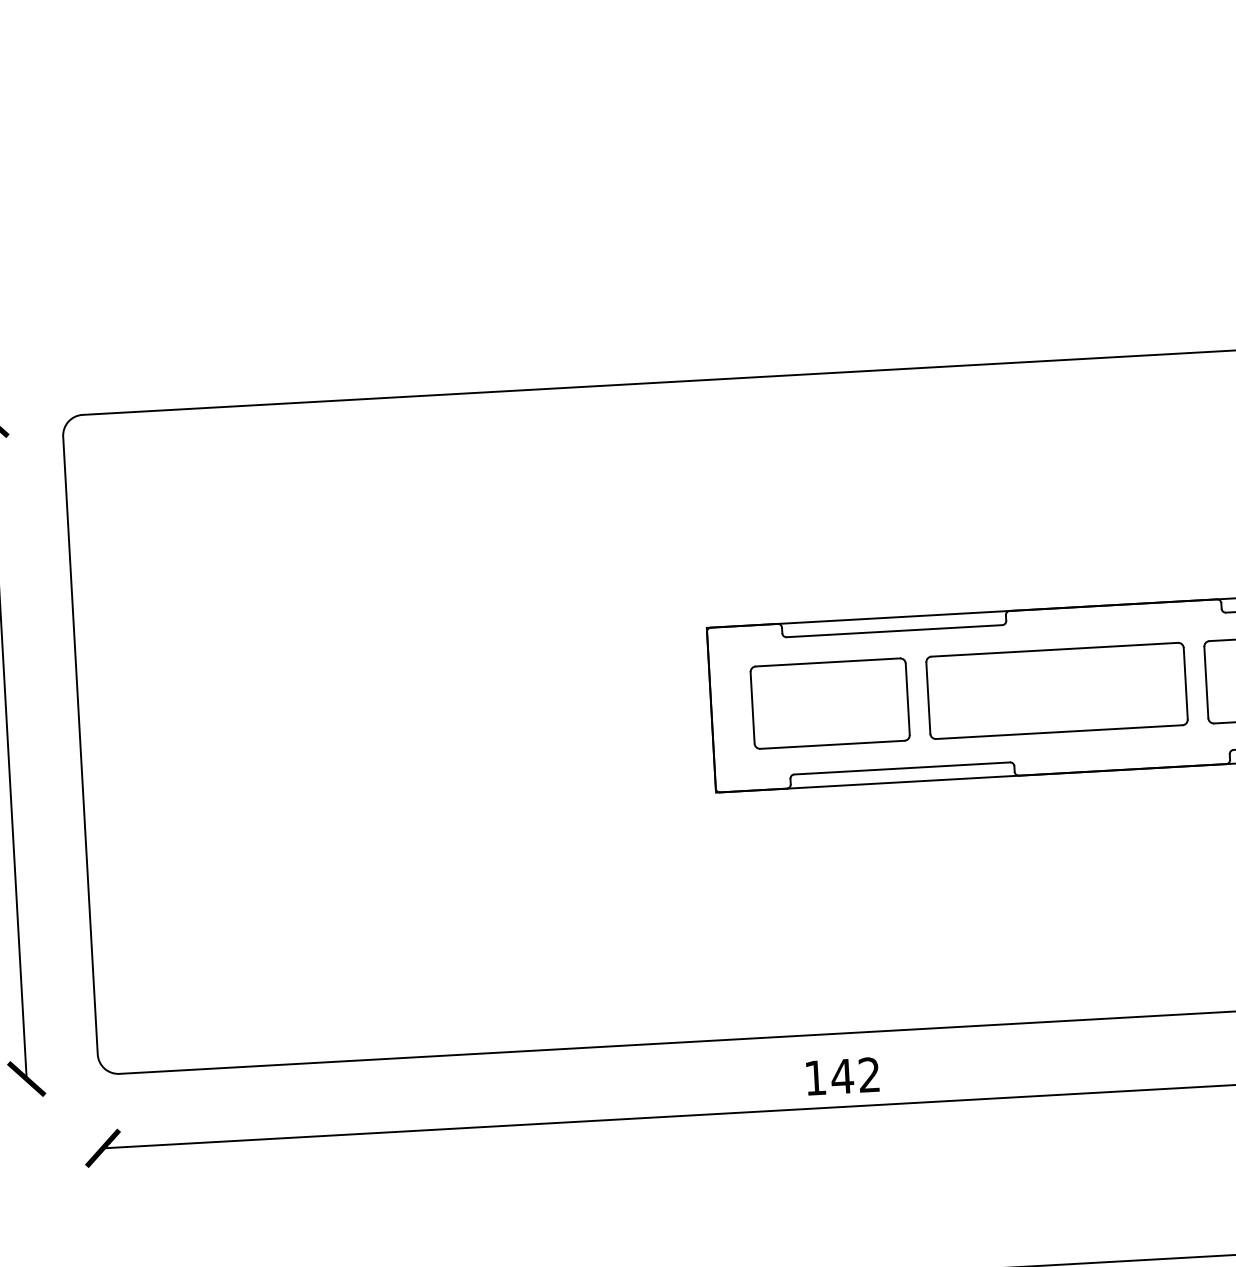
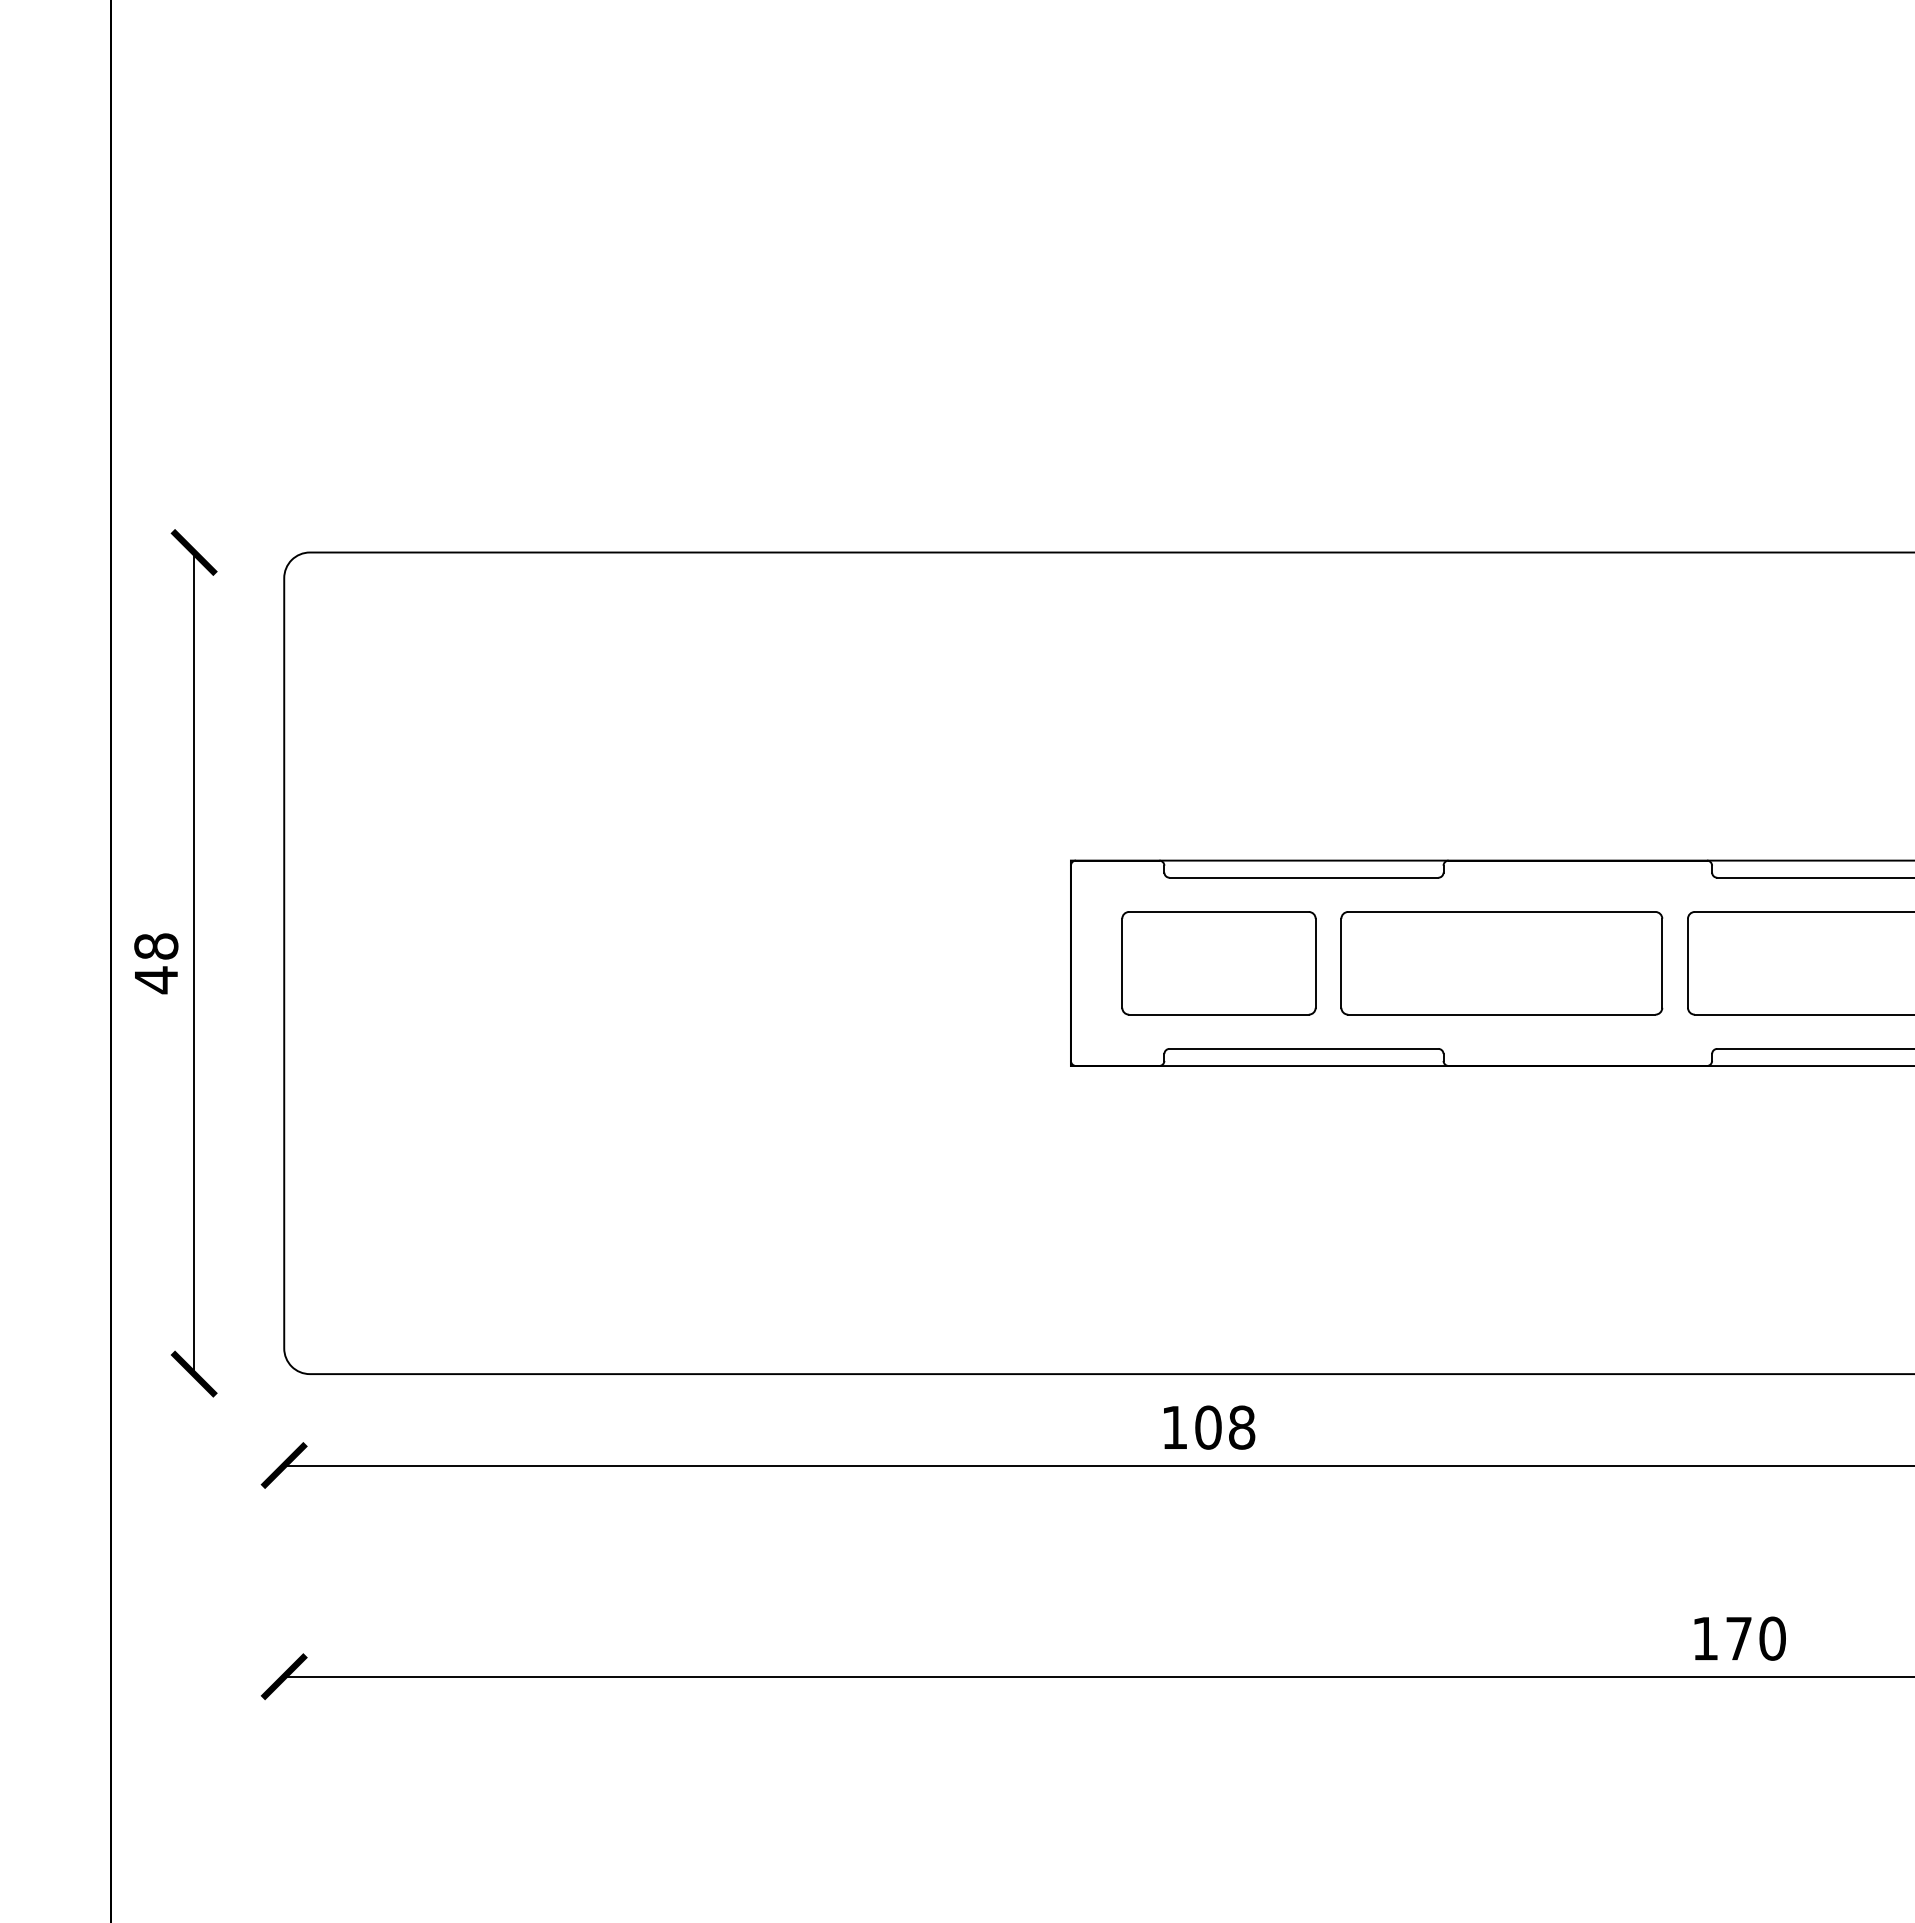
text: (855, 1075) -> (1224, 1427), 142 -> 108

